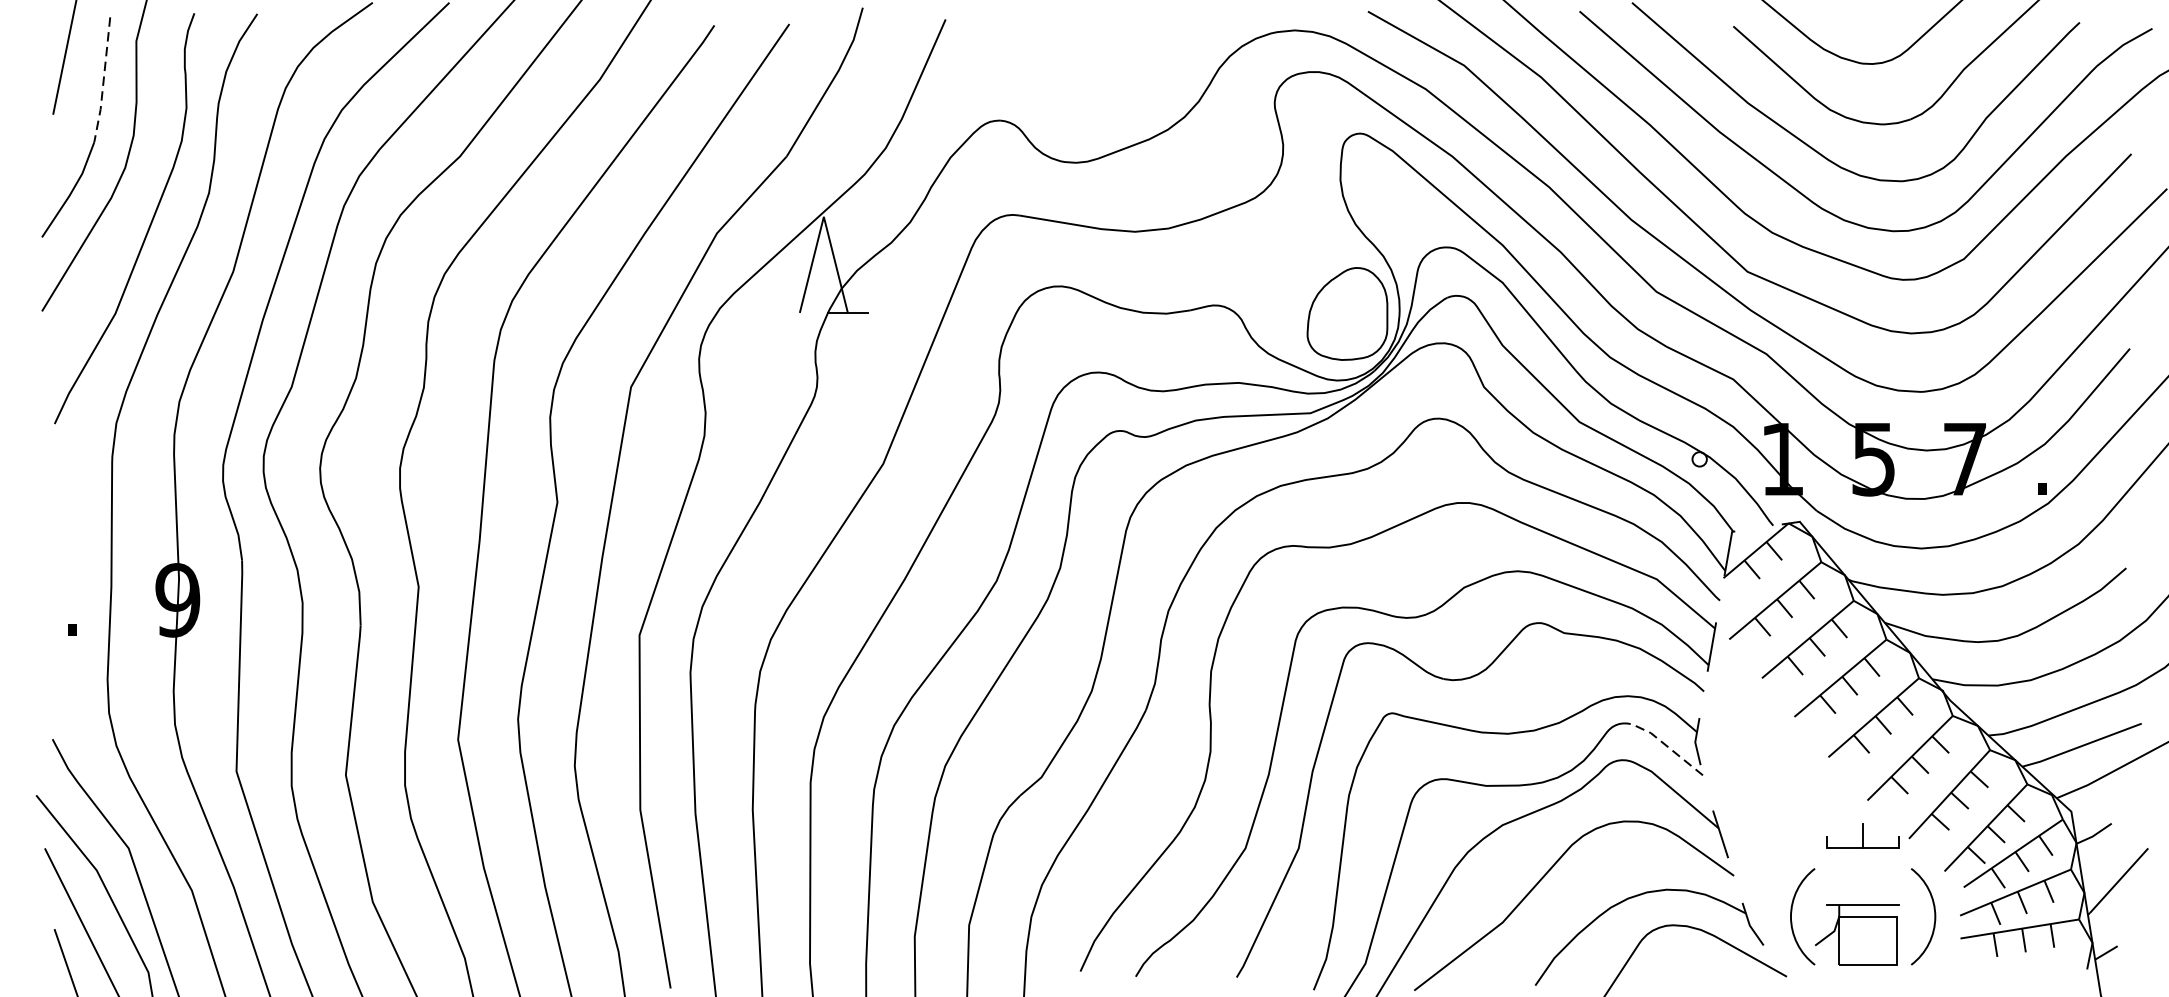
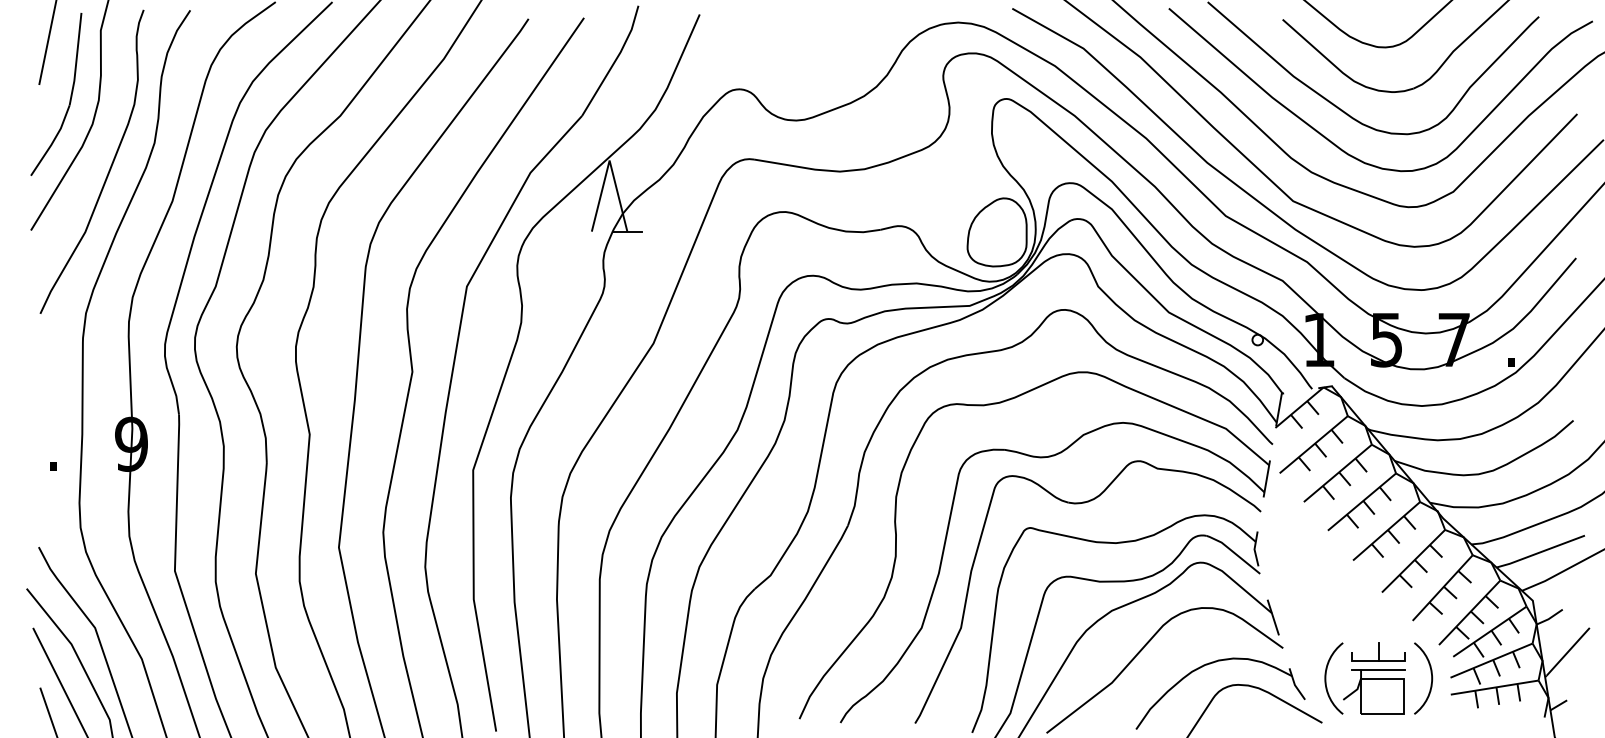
line: (103, 81) -> (76, 60), dashed -> solid
line: (1666, 745) -> (1233, 551), dashed -> solid
part: (1862, 835) -> (1378, 651), moved

